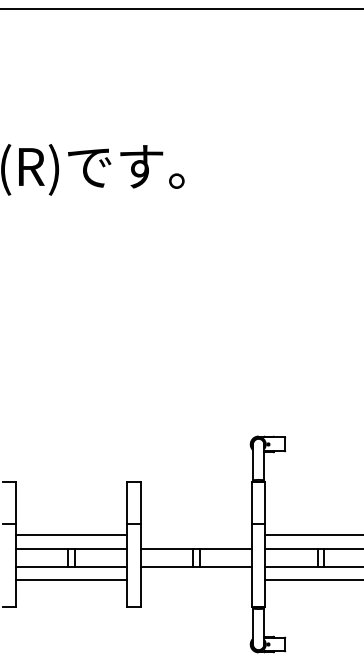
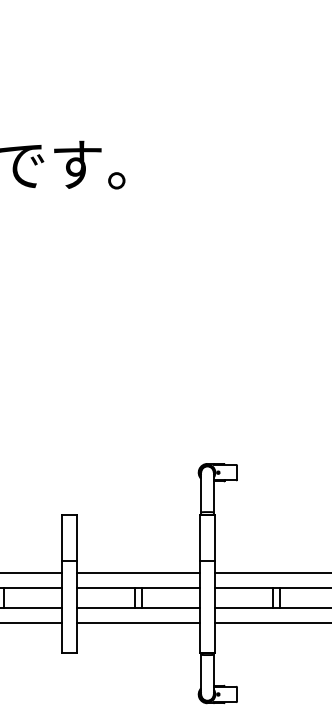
line: (196, 535) -> (138, 573), added
line: (196, 580) -> (138, 623), added

